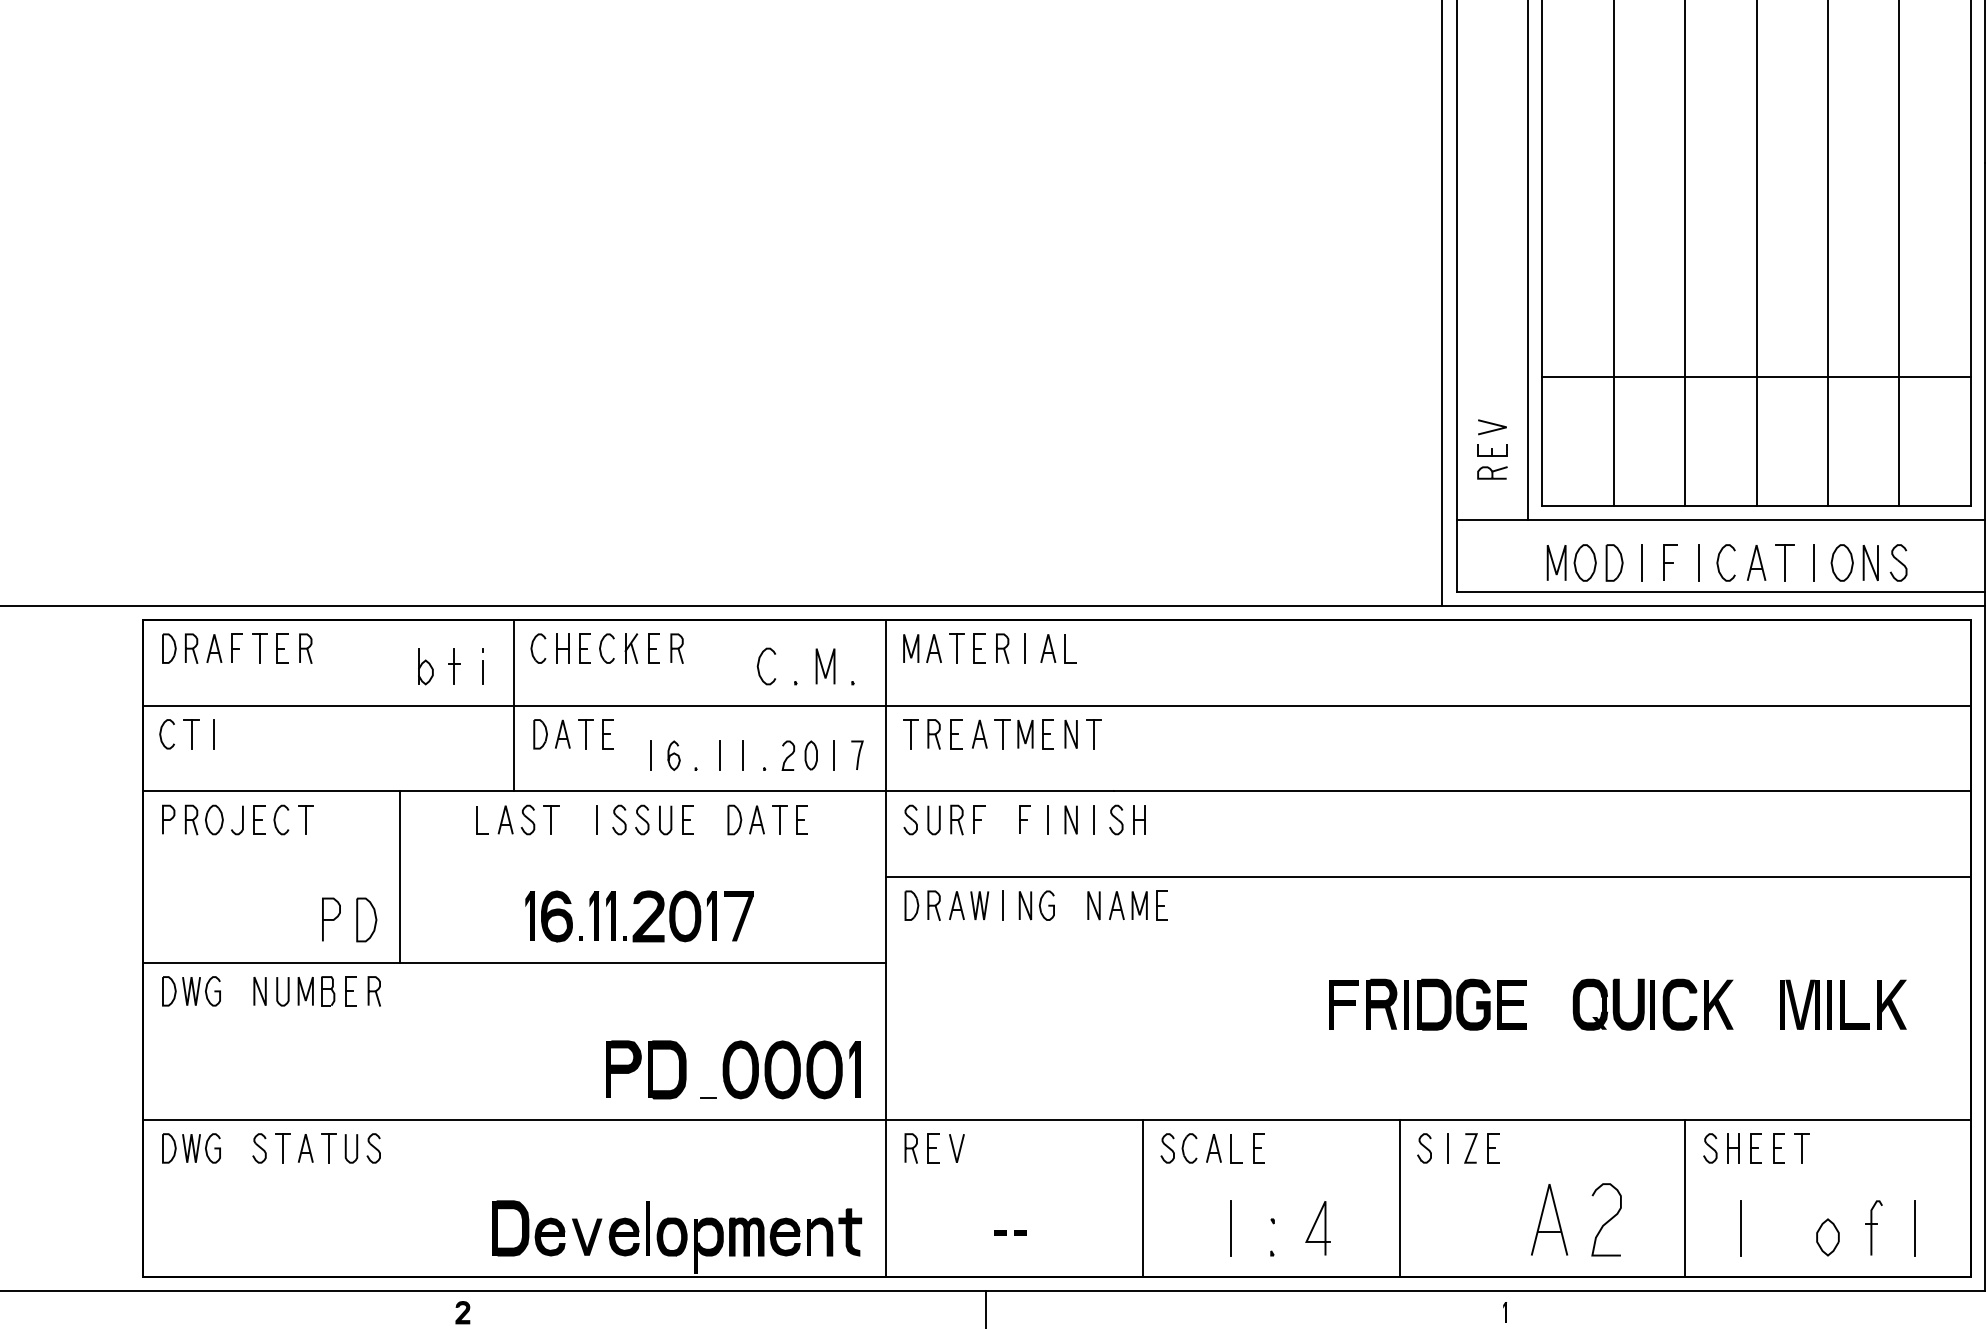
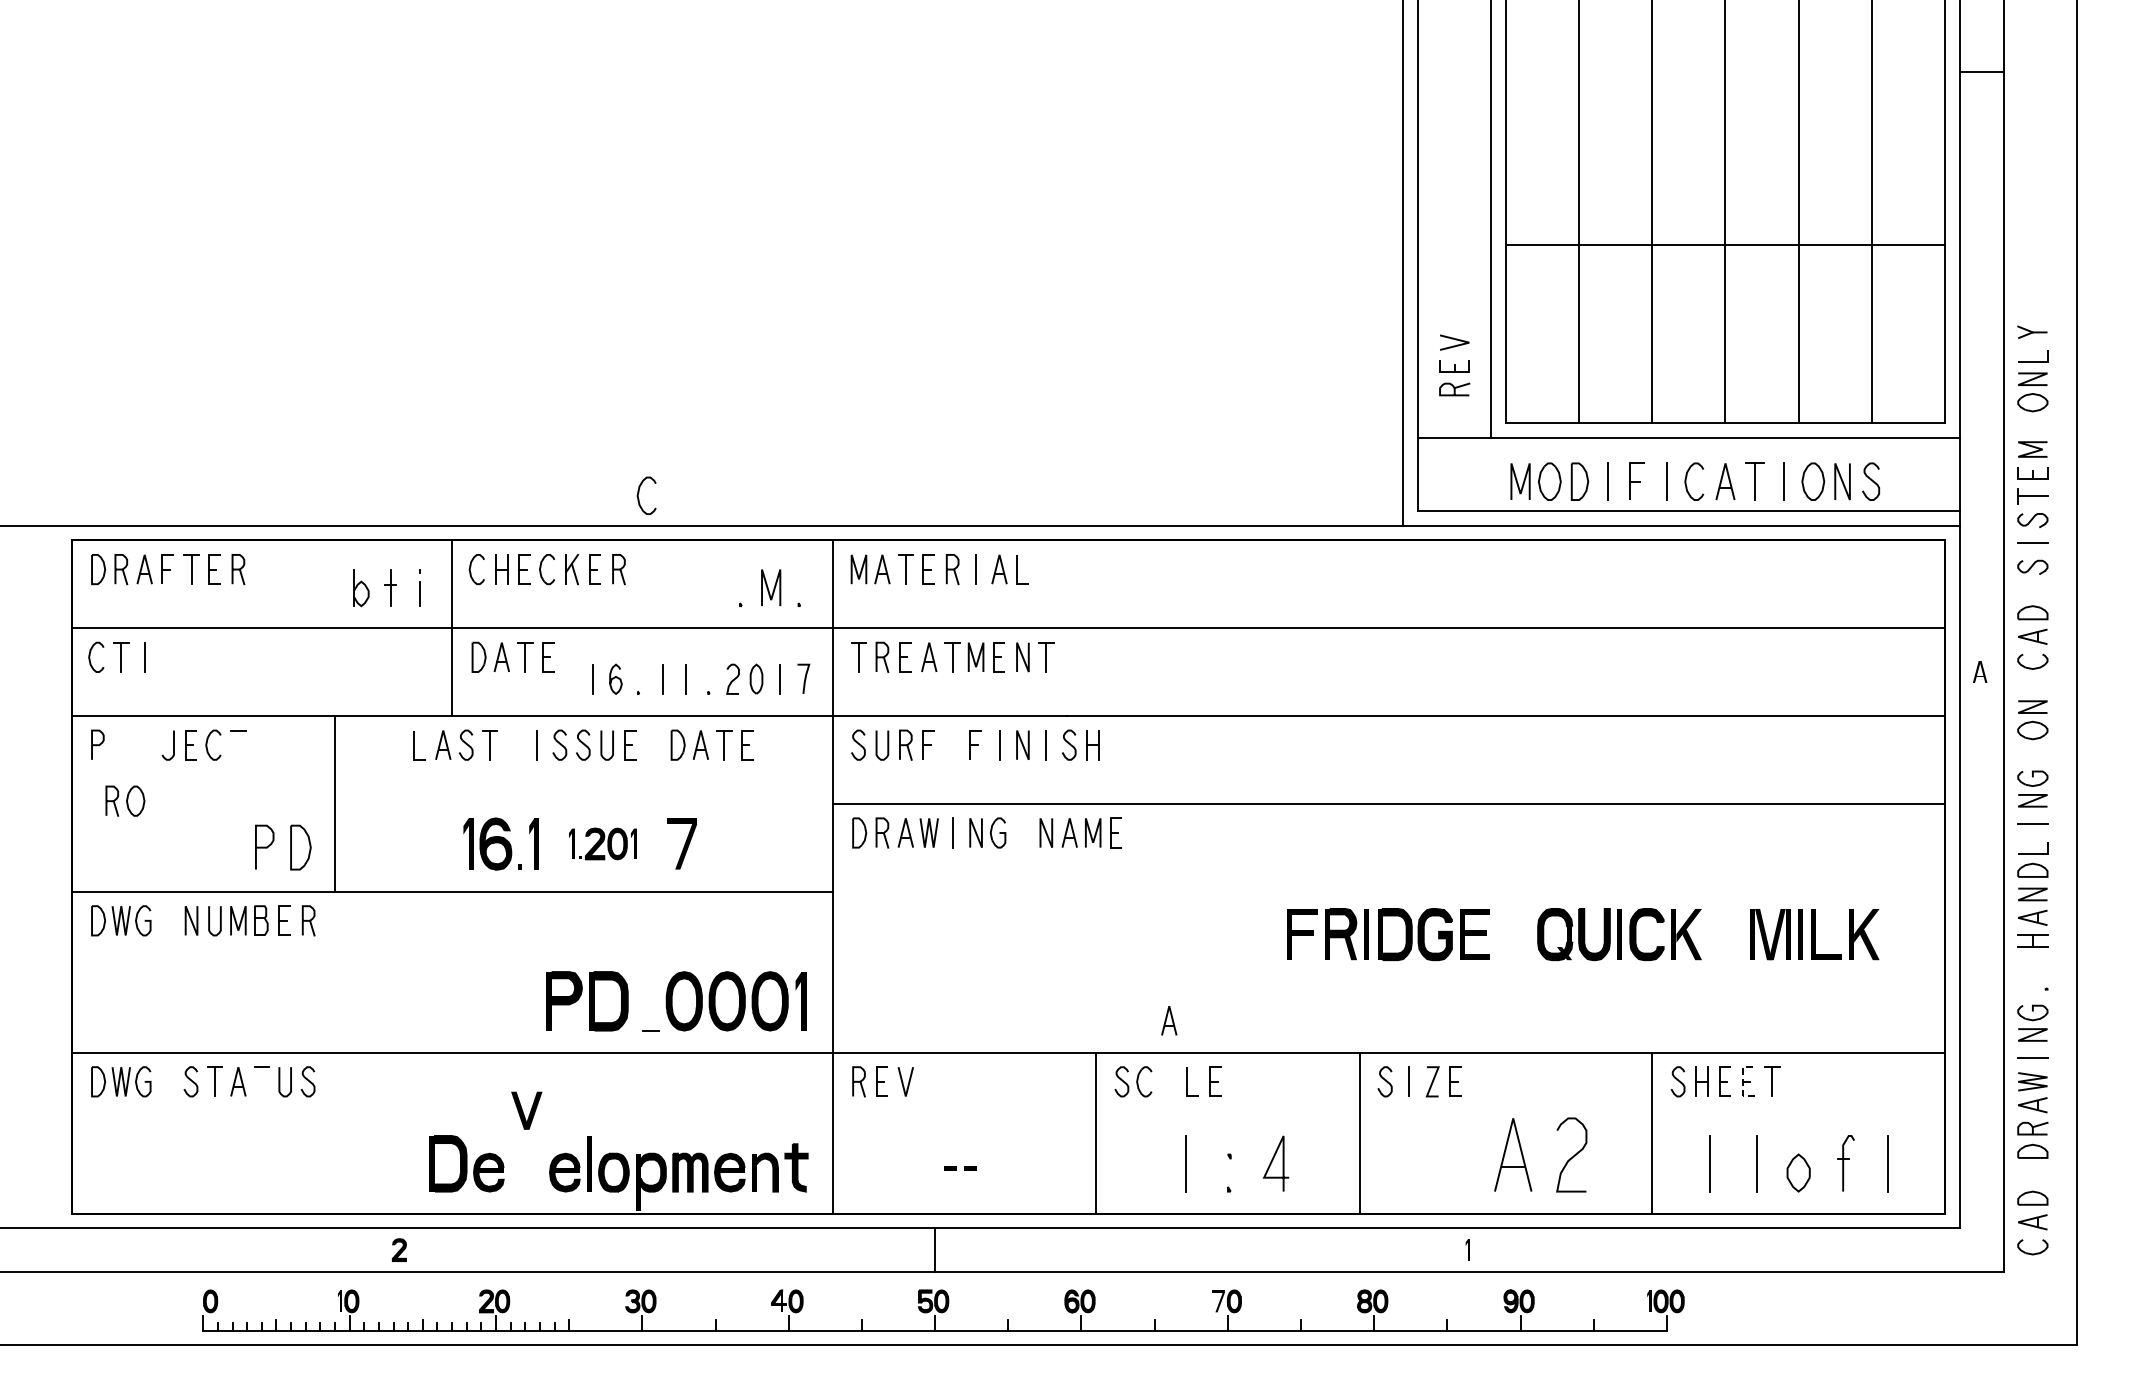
line: (1756, 377) -> (1725, 245), moved
curve: (759, 663) -> (639, 492), moved
part: (204, 819) -> (125, 800), moved
line: (305, 819) -> (238, 744), removed
part: (661, 915) -> (602, 843), size x0.6
line: (328, 1148) -> (261, 1081), removed
part: (1214, 1148) -> (1169, 1020), moved
line: (1774, 1148) -> (1743, 1081), solid -> dashed
line: (1786, 1228) -> (1756, 1163), added
part: (586, 1236) -> (526, 1110), moved

